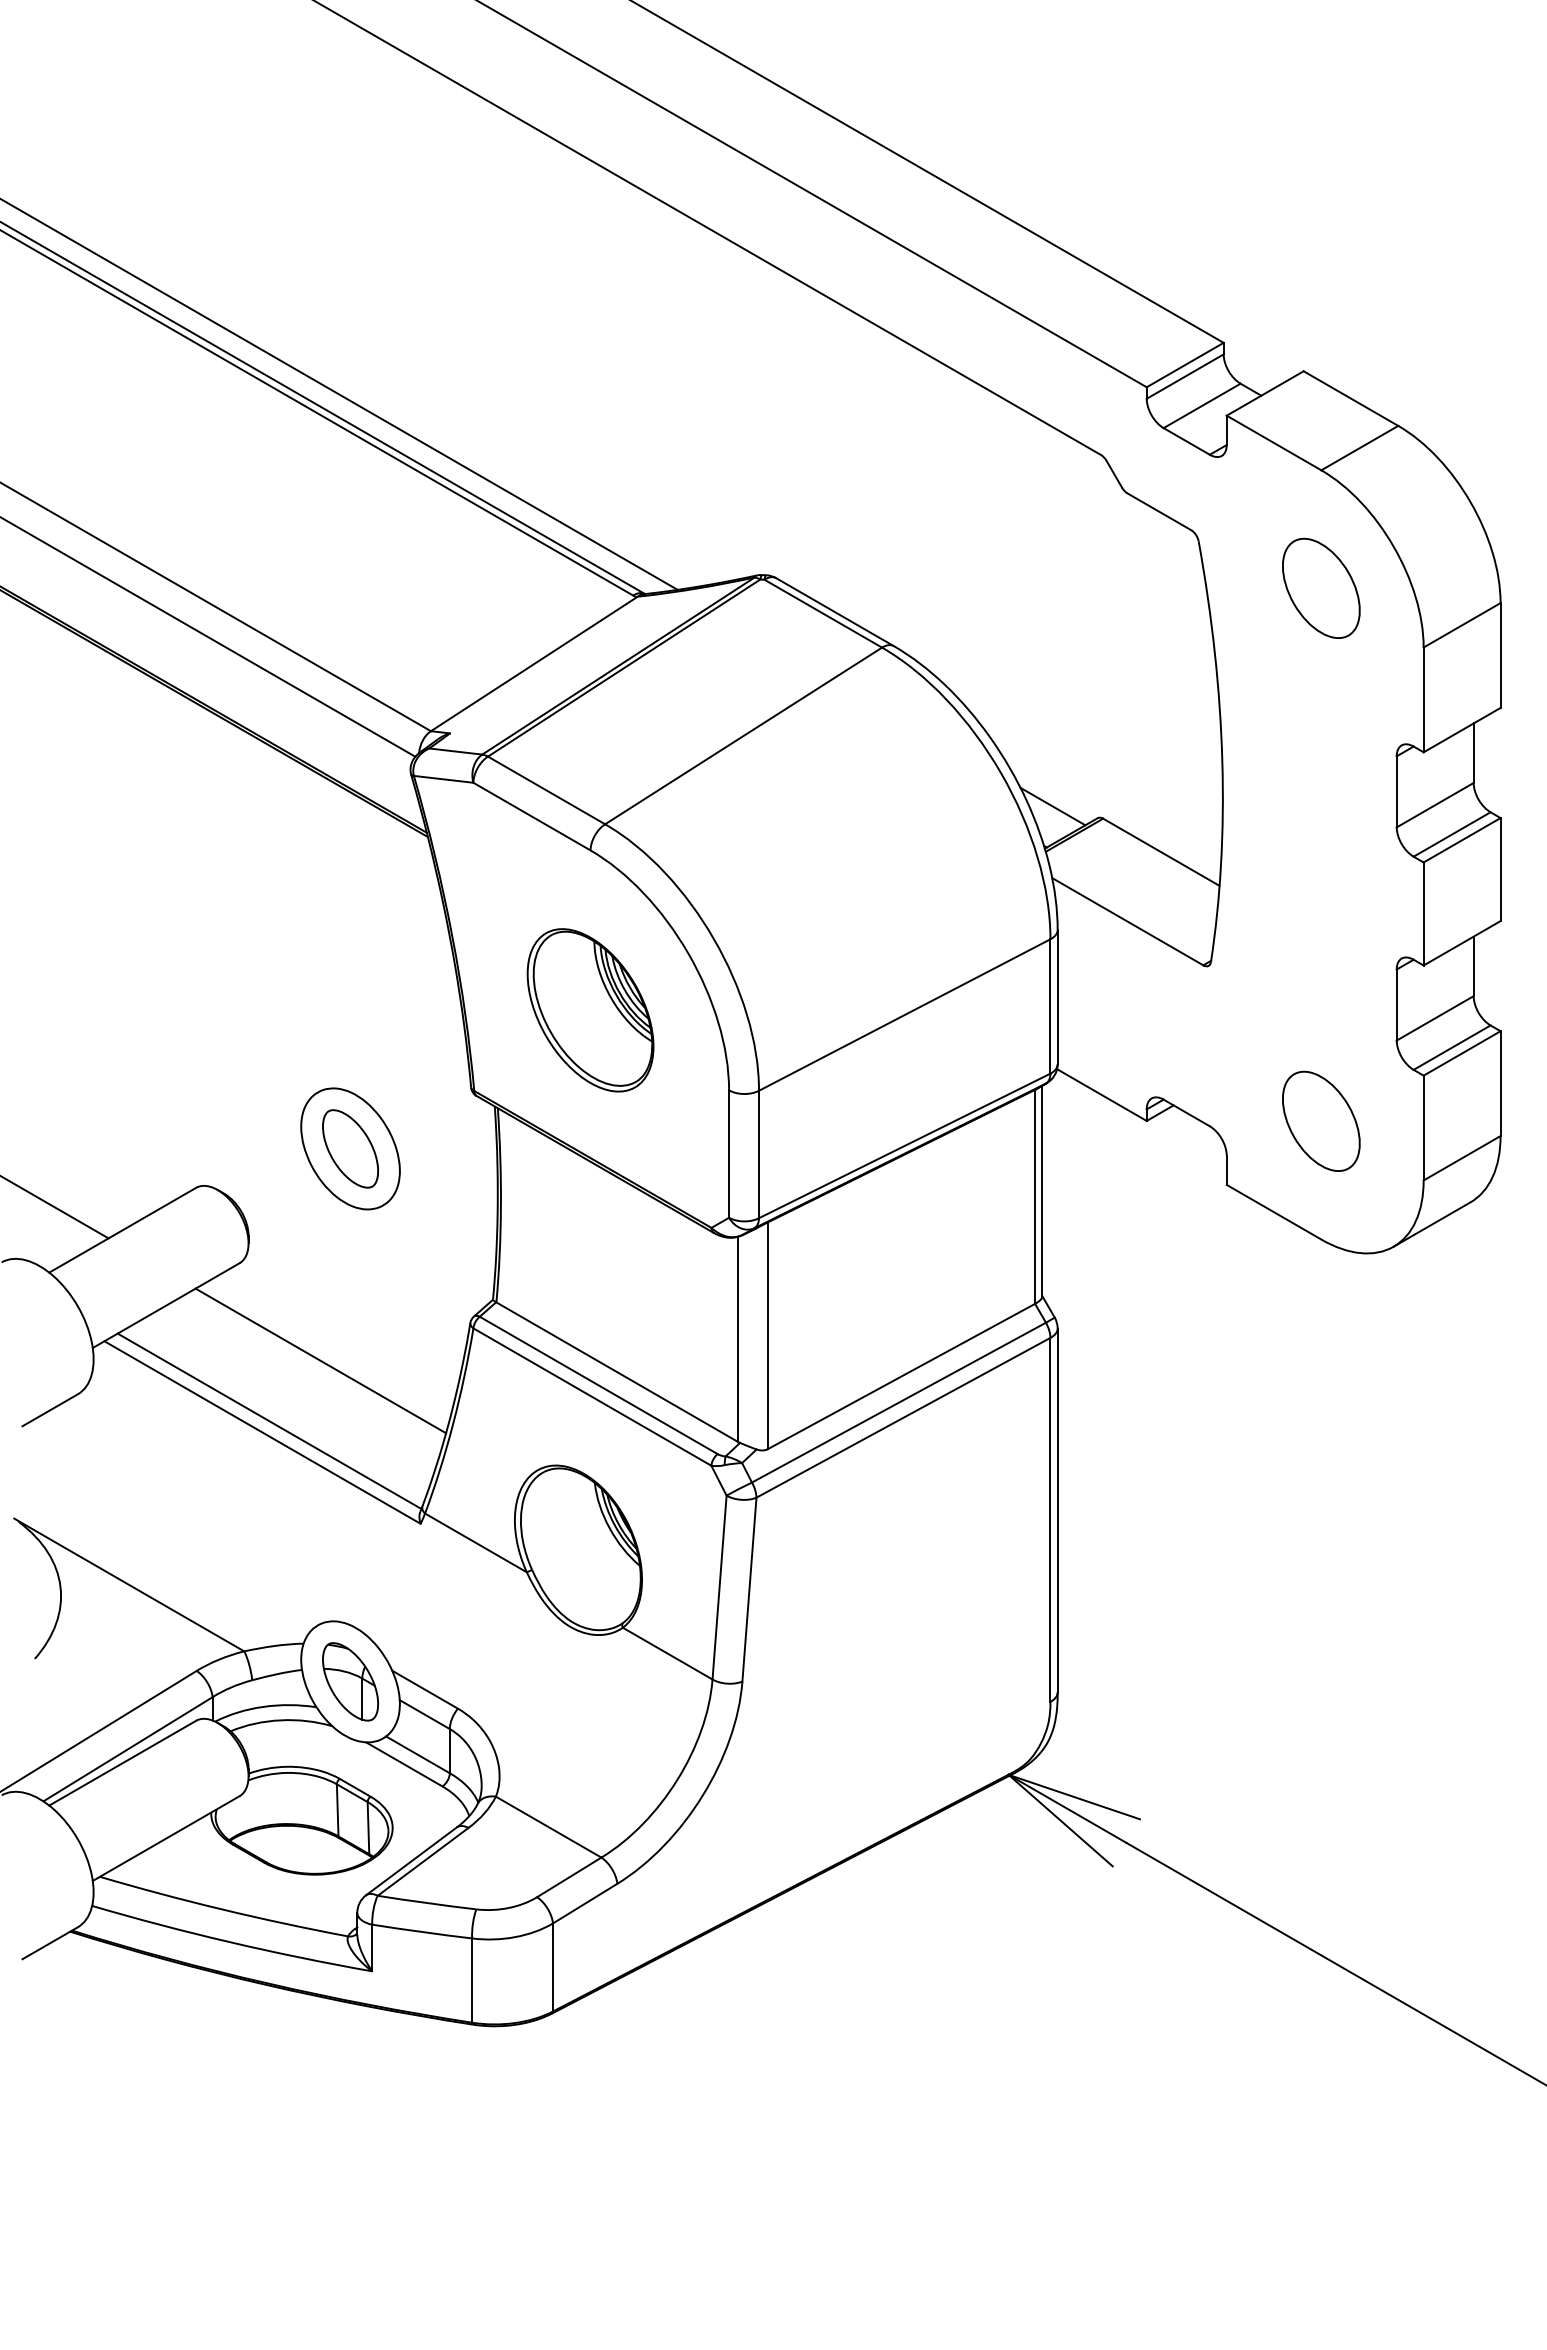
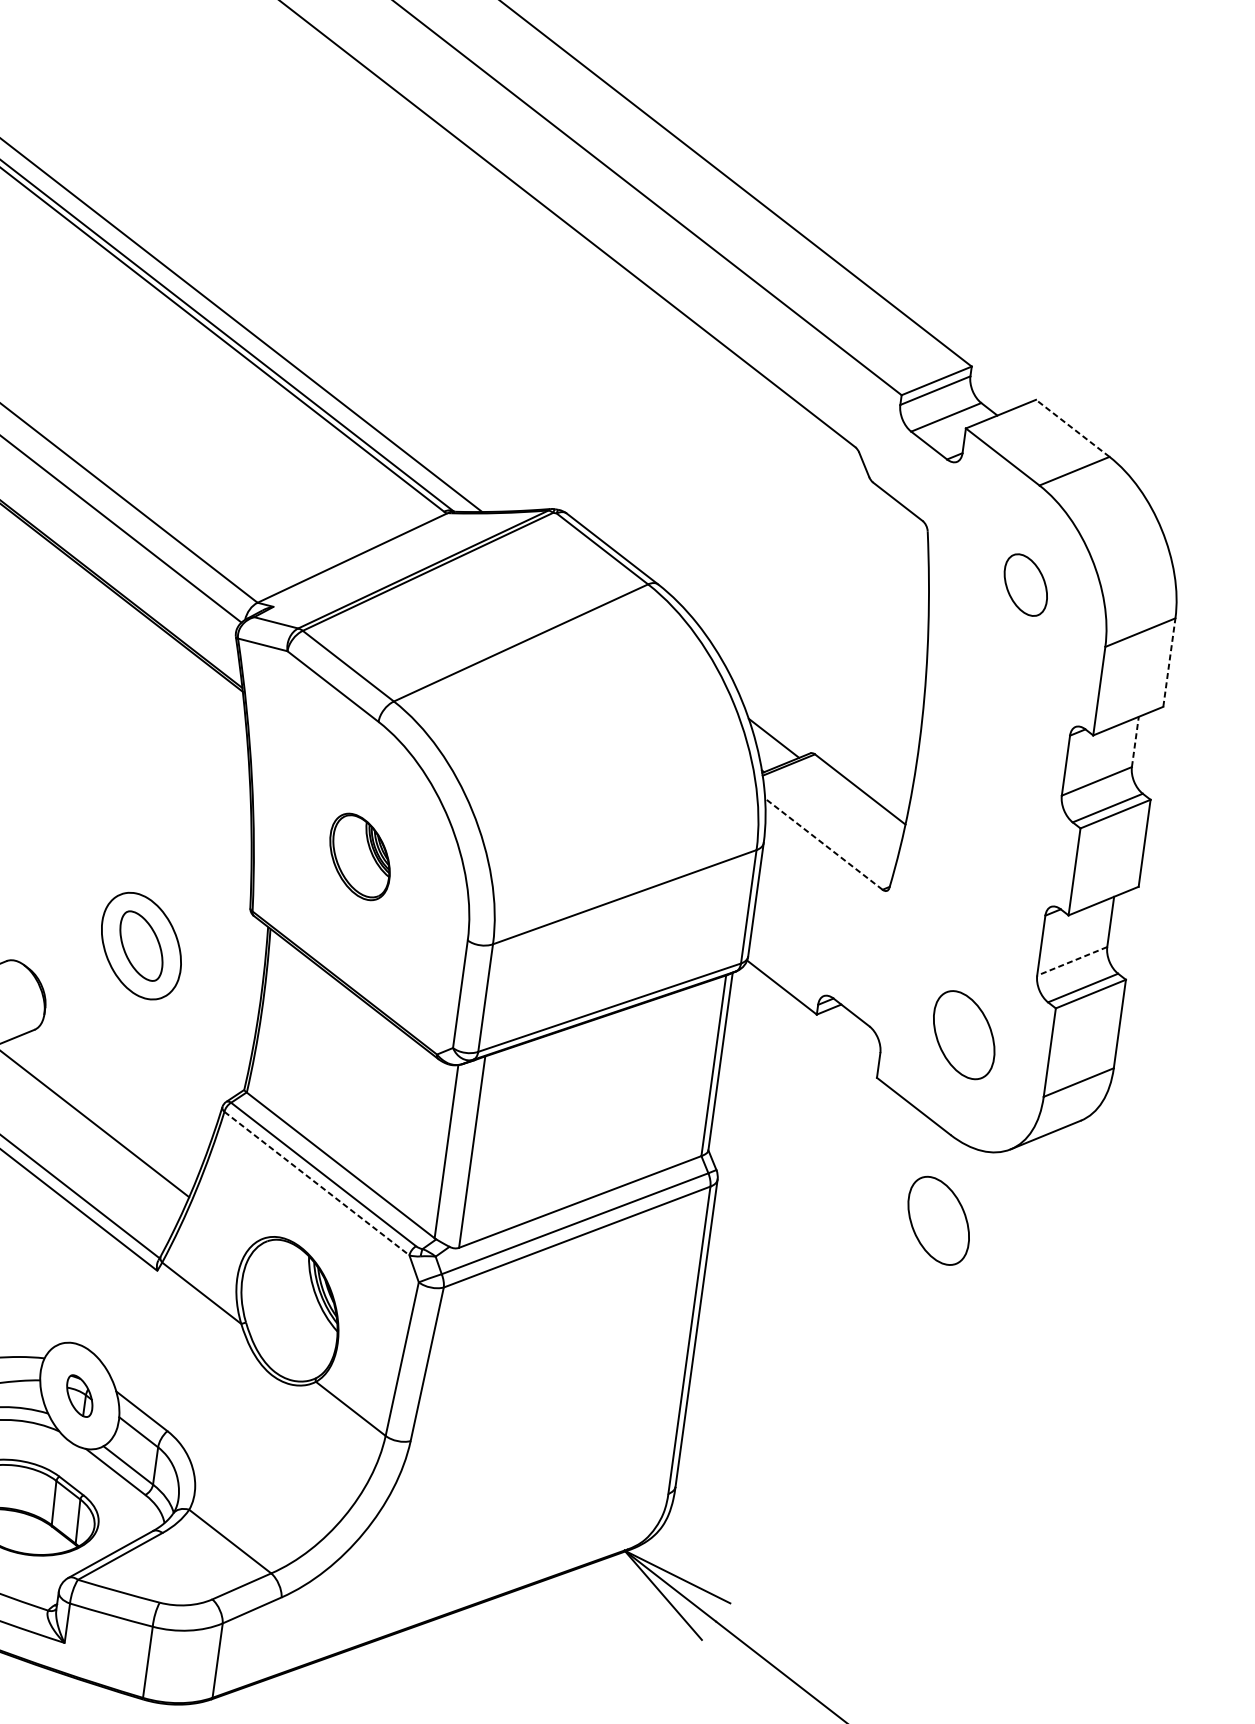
line: (1350, 398) -> (1072, 428), solid -> dashed
part: (1321, 587) -> (1026, 584), size x0.7
line: (1500, 655) -> (1169, 662), solid -> dashed
line: (1473, 753) -> (1135, 742), solid -> dashed
line: (1127, 921) -> (823, 843), solid -> dashed
part: (590, 1010) -> (360, 857), size x0.6
line: (1434, 1018) -> (1071, 961), solid -> dashed
part: (1321, 1340) -> (938, 1220), added
line: (592, 1397) -> (316, 1183), solid -> dashed
part: (350, 1681) -> (79, 1395), size x0.6

